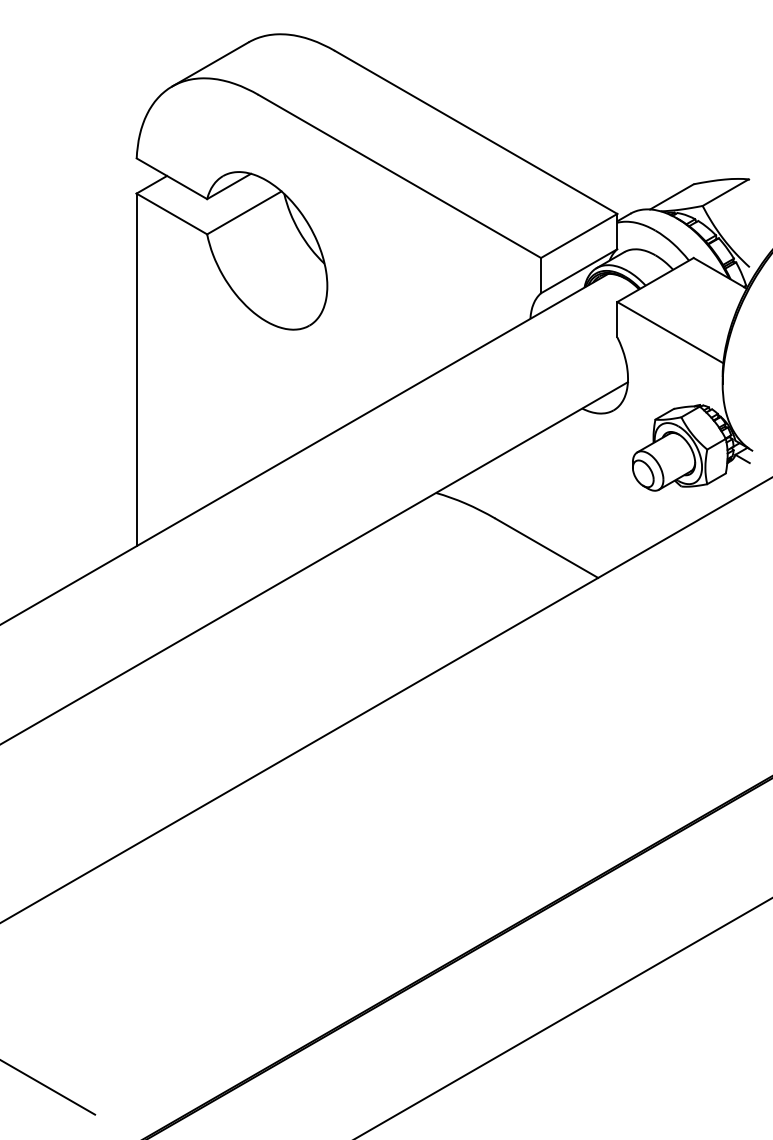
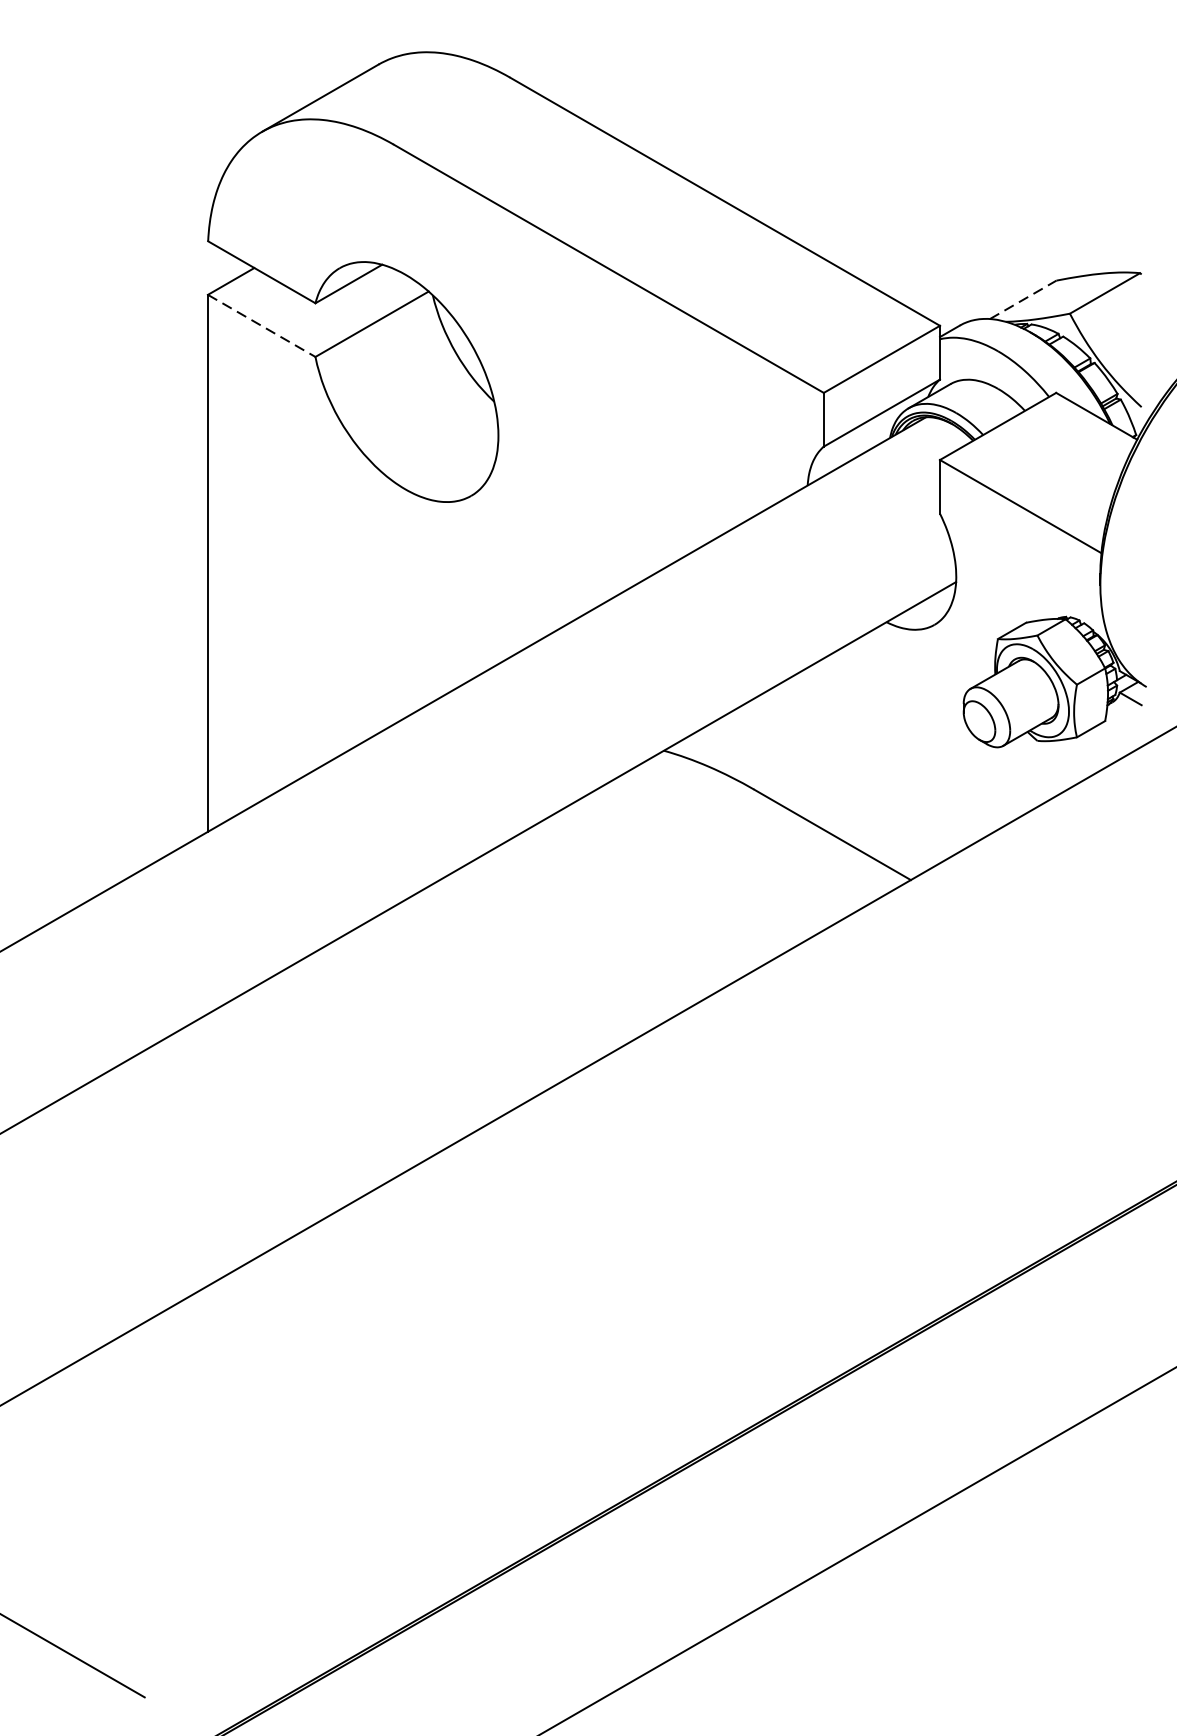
line: (672, 196) -> (1023, 299), solid -> dashed
line: (171, 213) -> (261, 325), solid -> dashed

